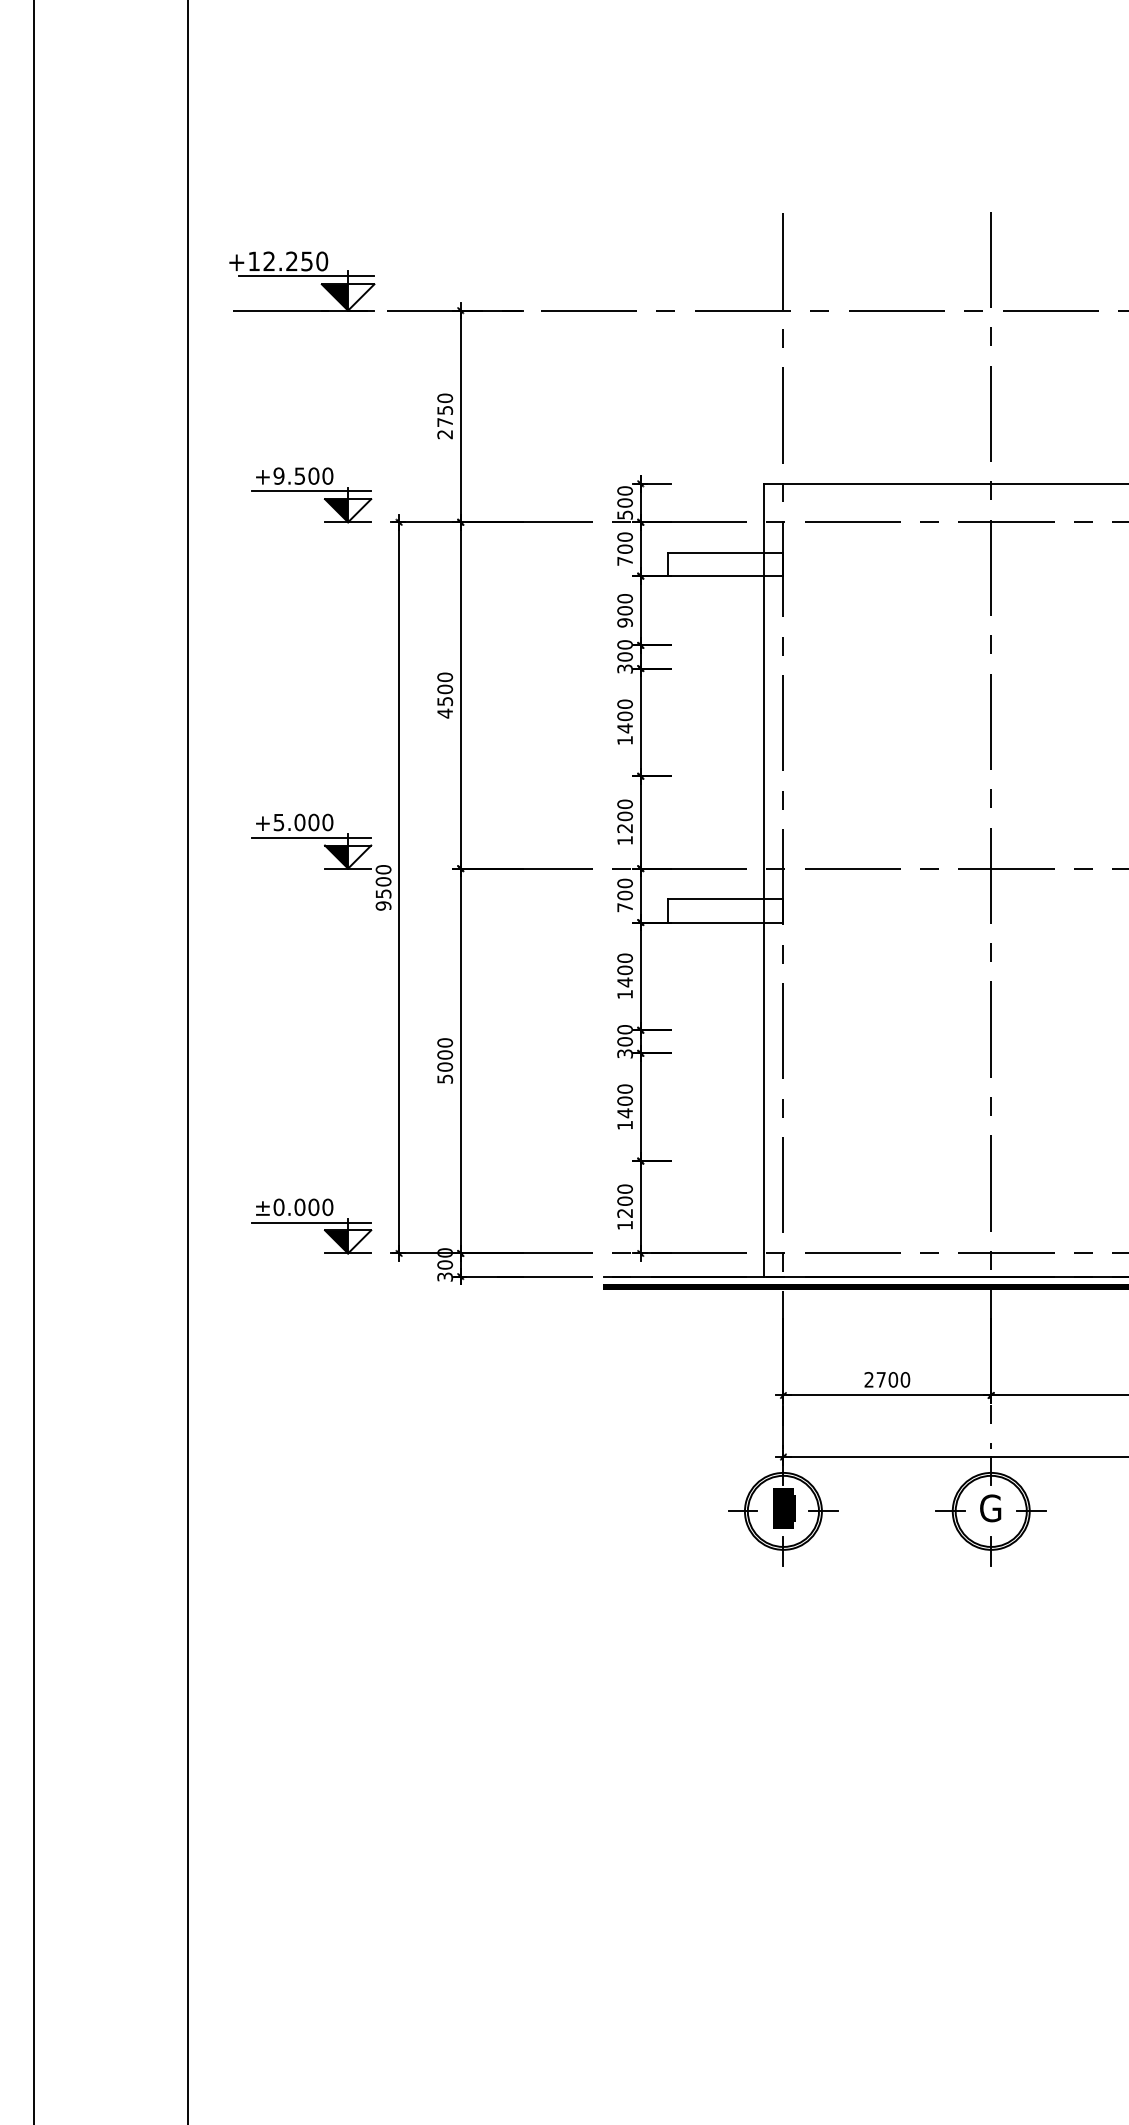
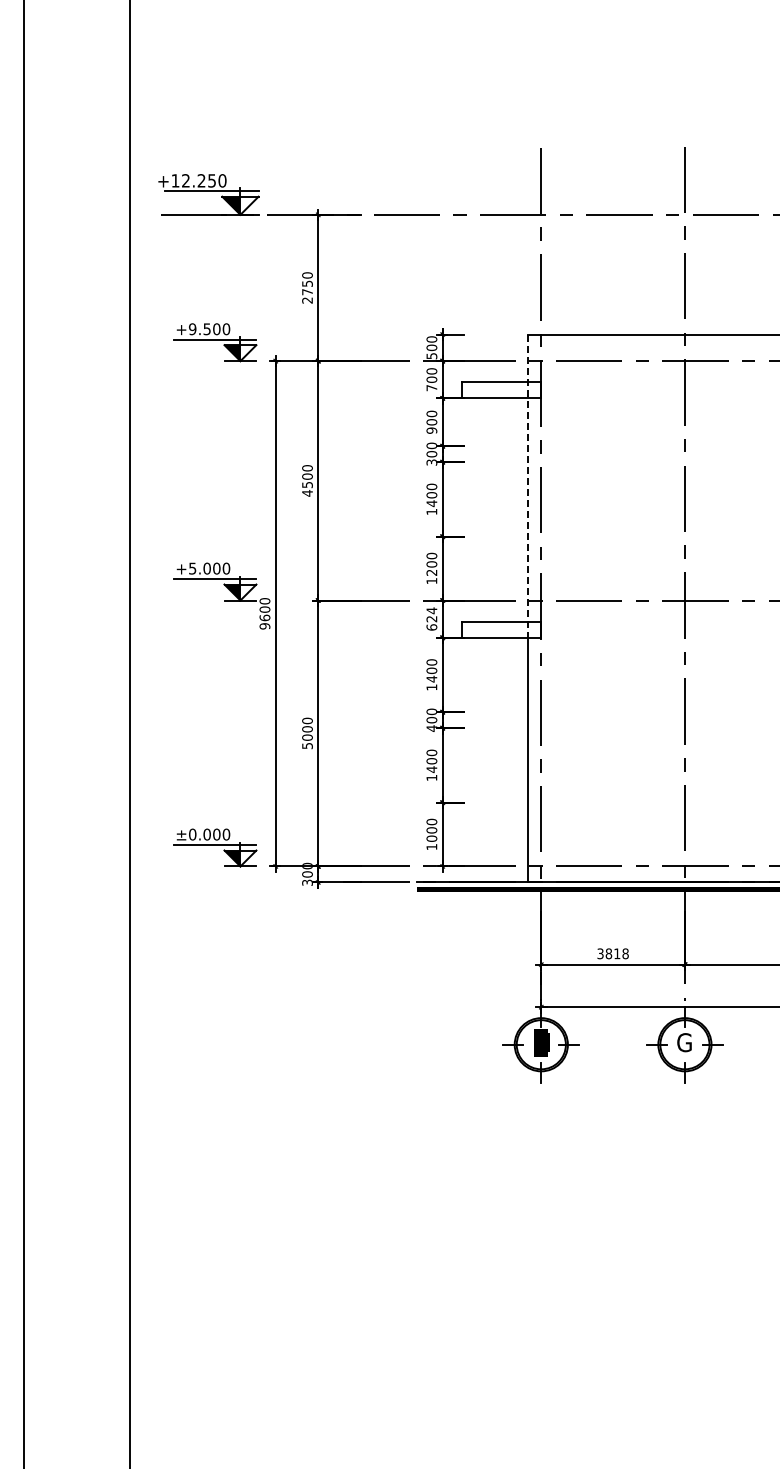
line: (764, 703) -> (528, 486), solid -> dashed
text: (382, 893) -> (264, 617), 9500 -> 9600
text: (624, 894) -> (431, 618), 700 -> 624
text: (624, 1053) -> (431, 728), 300 -> 400
text: (624, 1212) -> (431, 838), 1200 -> 1000
text: (886, 1379) -> (612, 953), 2700 -> 3818

